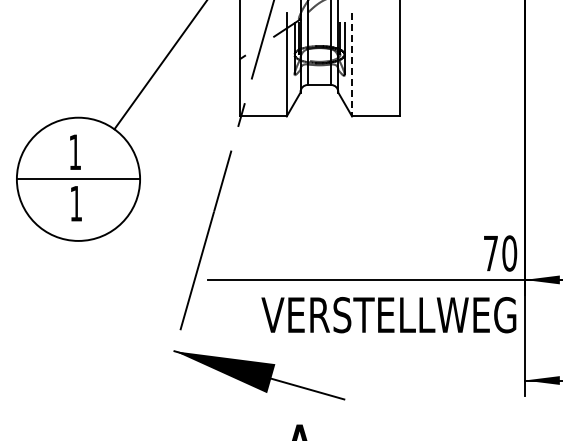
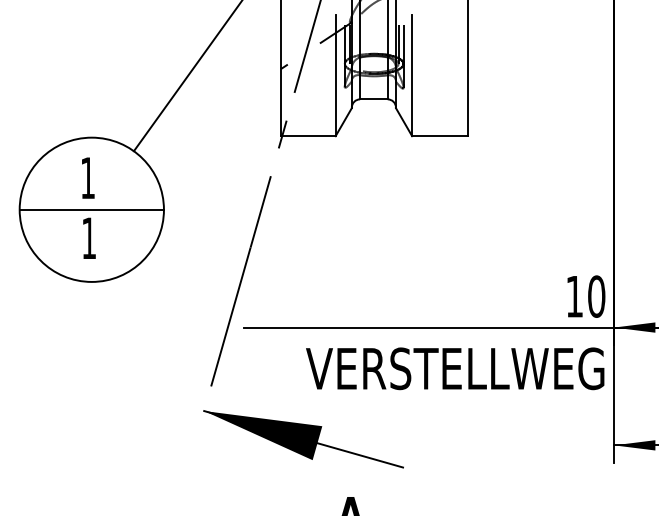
line: (352, 64) -> (412, 75), dashed -> solid
text: (490, 253) -> (574, 296), 70 -> 10

